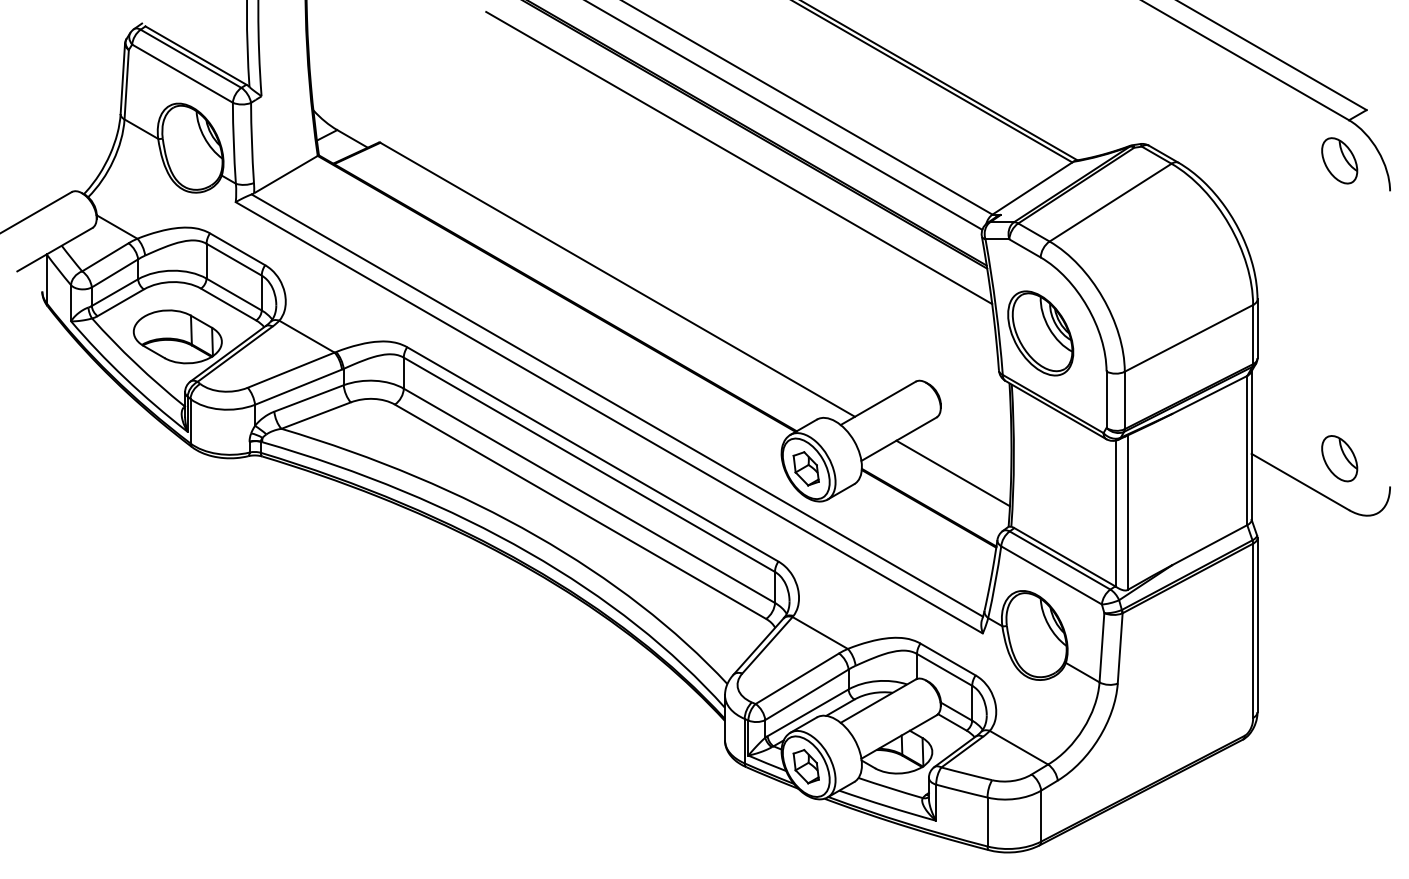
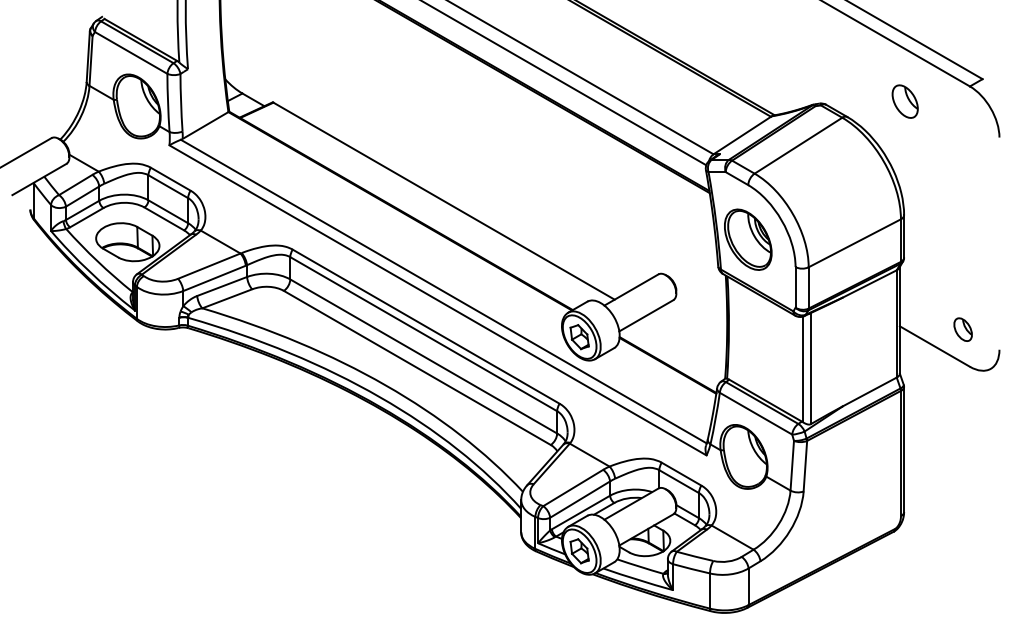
line: (739, 157) -> (531, 113), removed
part: (1338, 160) -> (904, 101), moved
part: (1338, 458) -> (962, 329), size x0.7
line: (953, 473) -> (685, 340), removed

